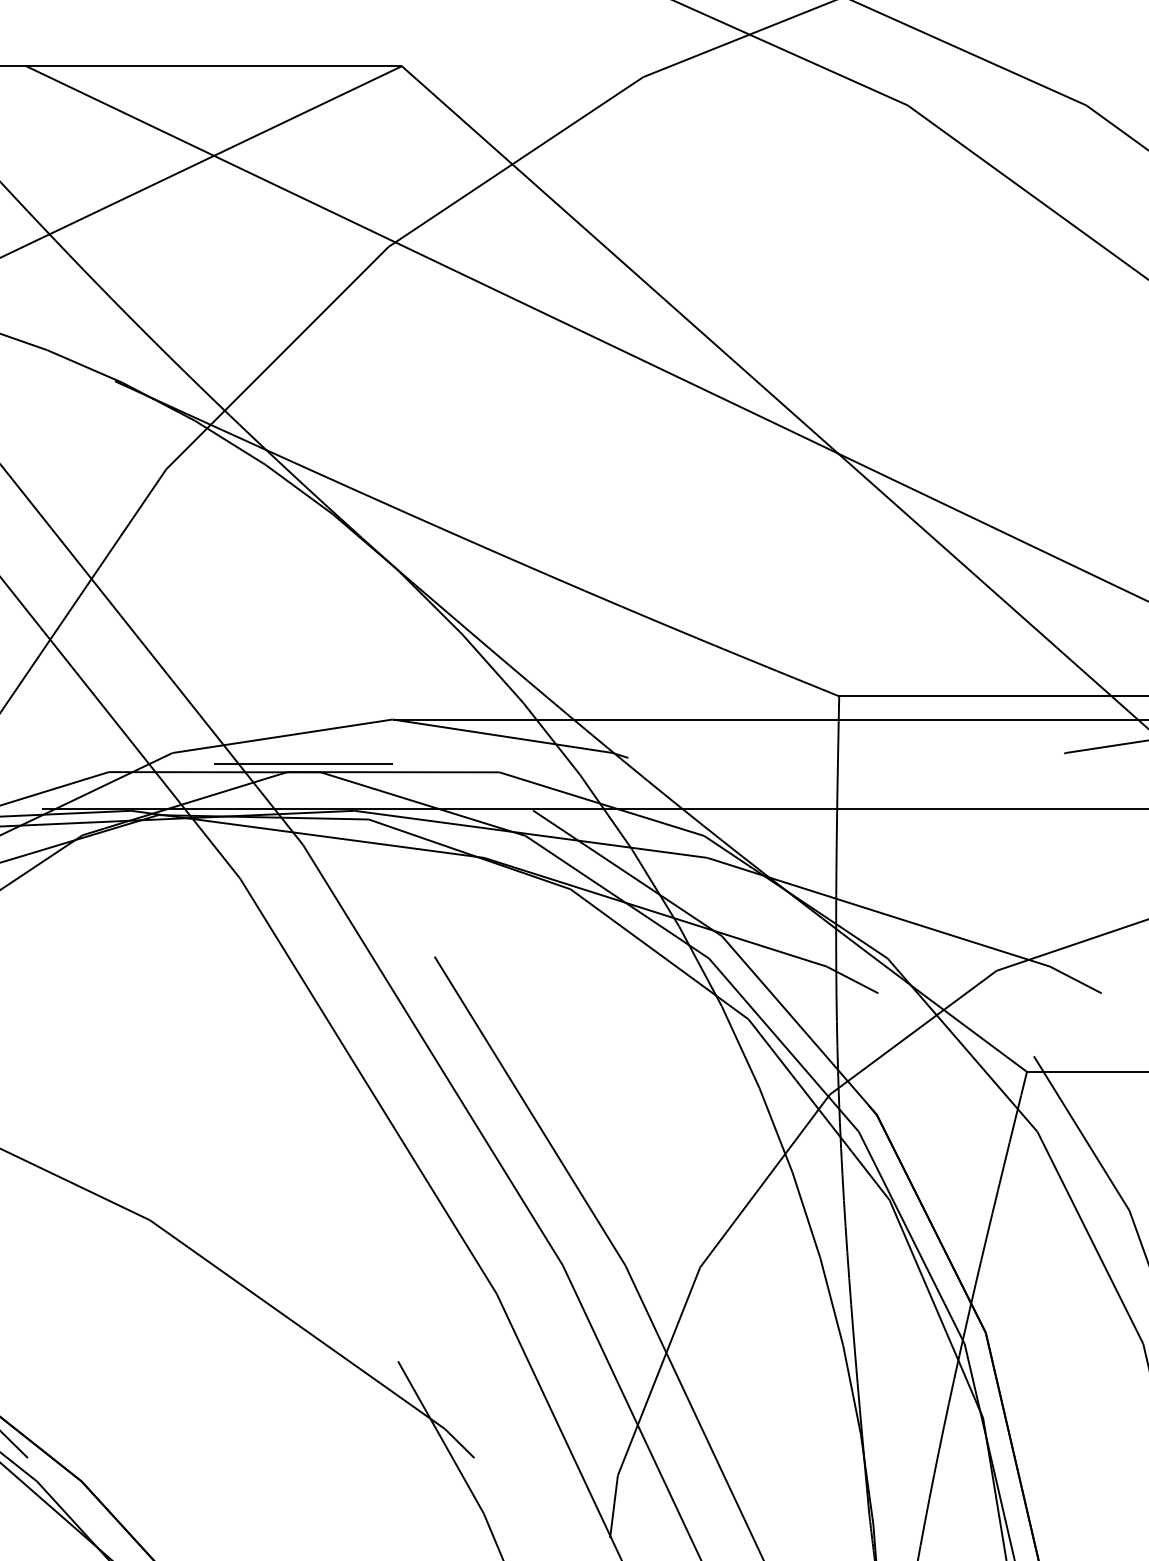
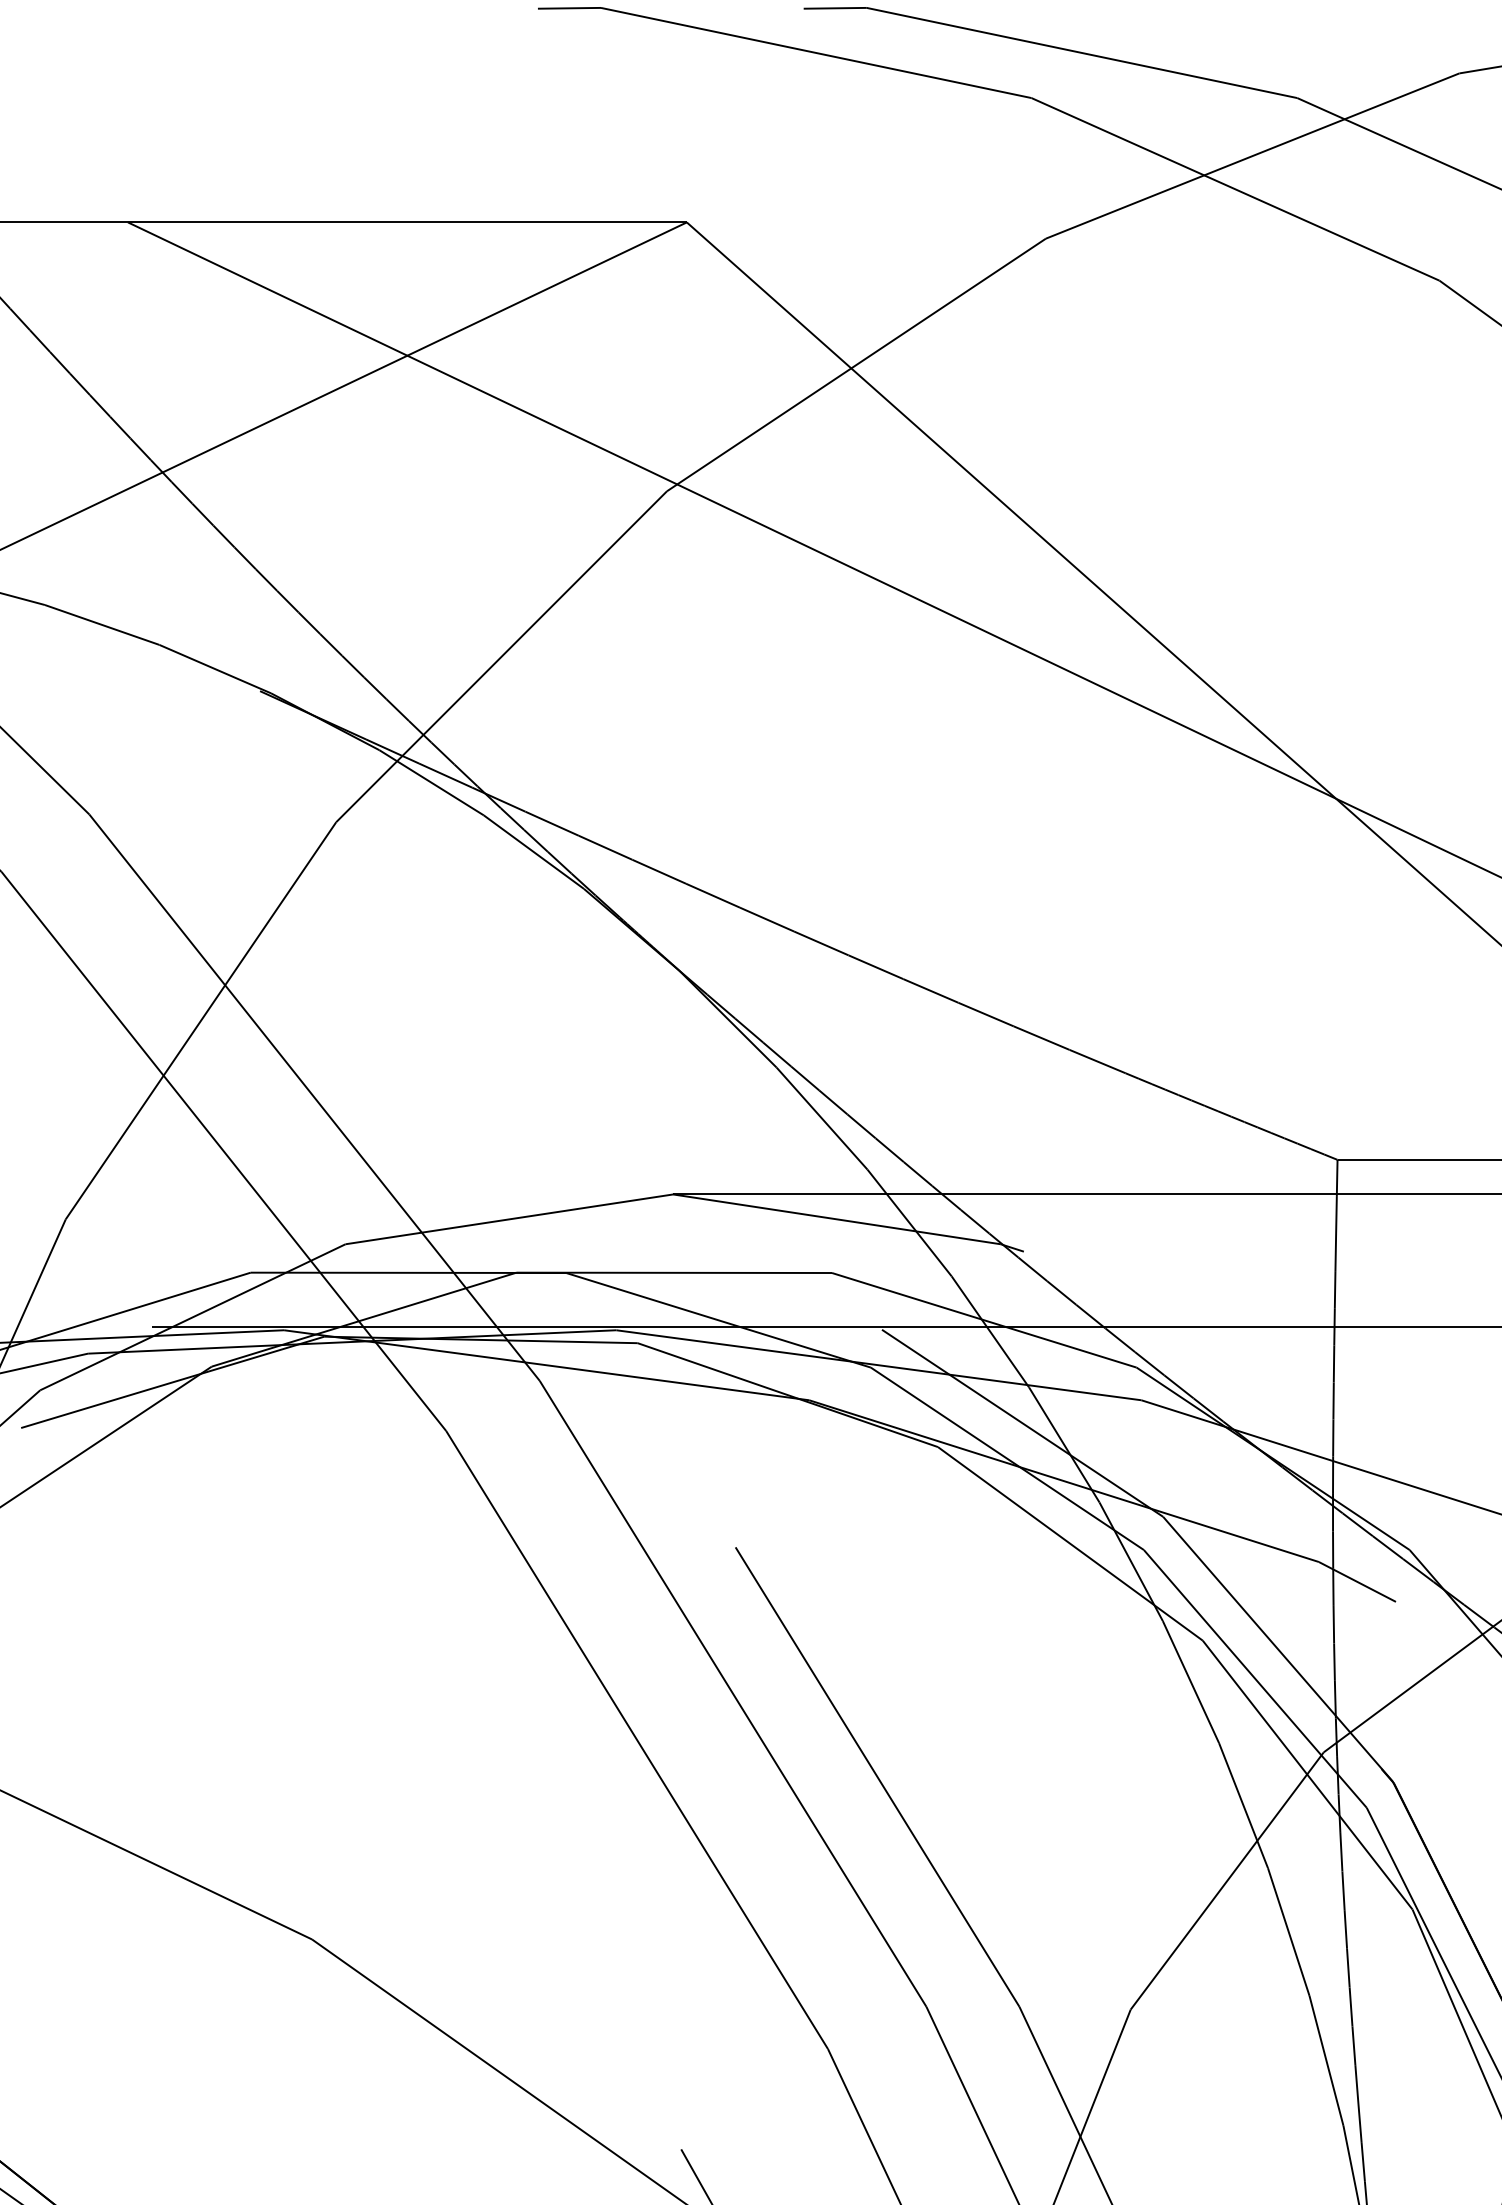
line: (303, 764) -> (540, 1261), removed

